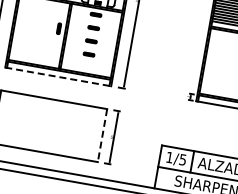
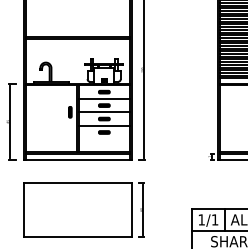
line: (94, 20) -> (103, 98), added
line: (91, 34) -> (103, 112), added
line: (89, 47) -> (103, 125), added
line: (57, 76) -> (77, 159), dashed -> solid
line: (102, 135) -> (131, 209), dashed -> solid
text: (182, 159) -> (214, 219), 1/5 -> 1/1

